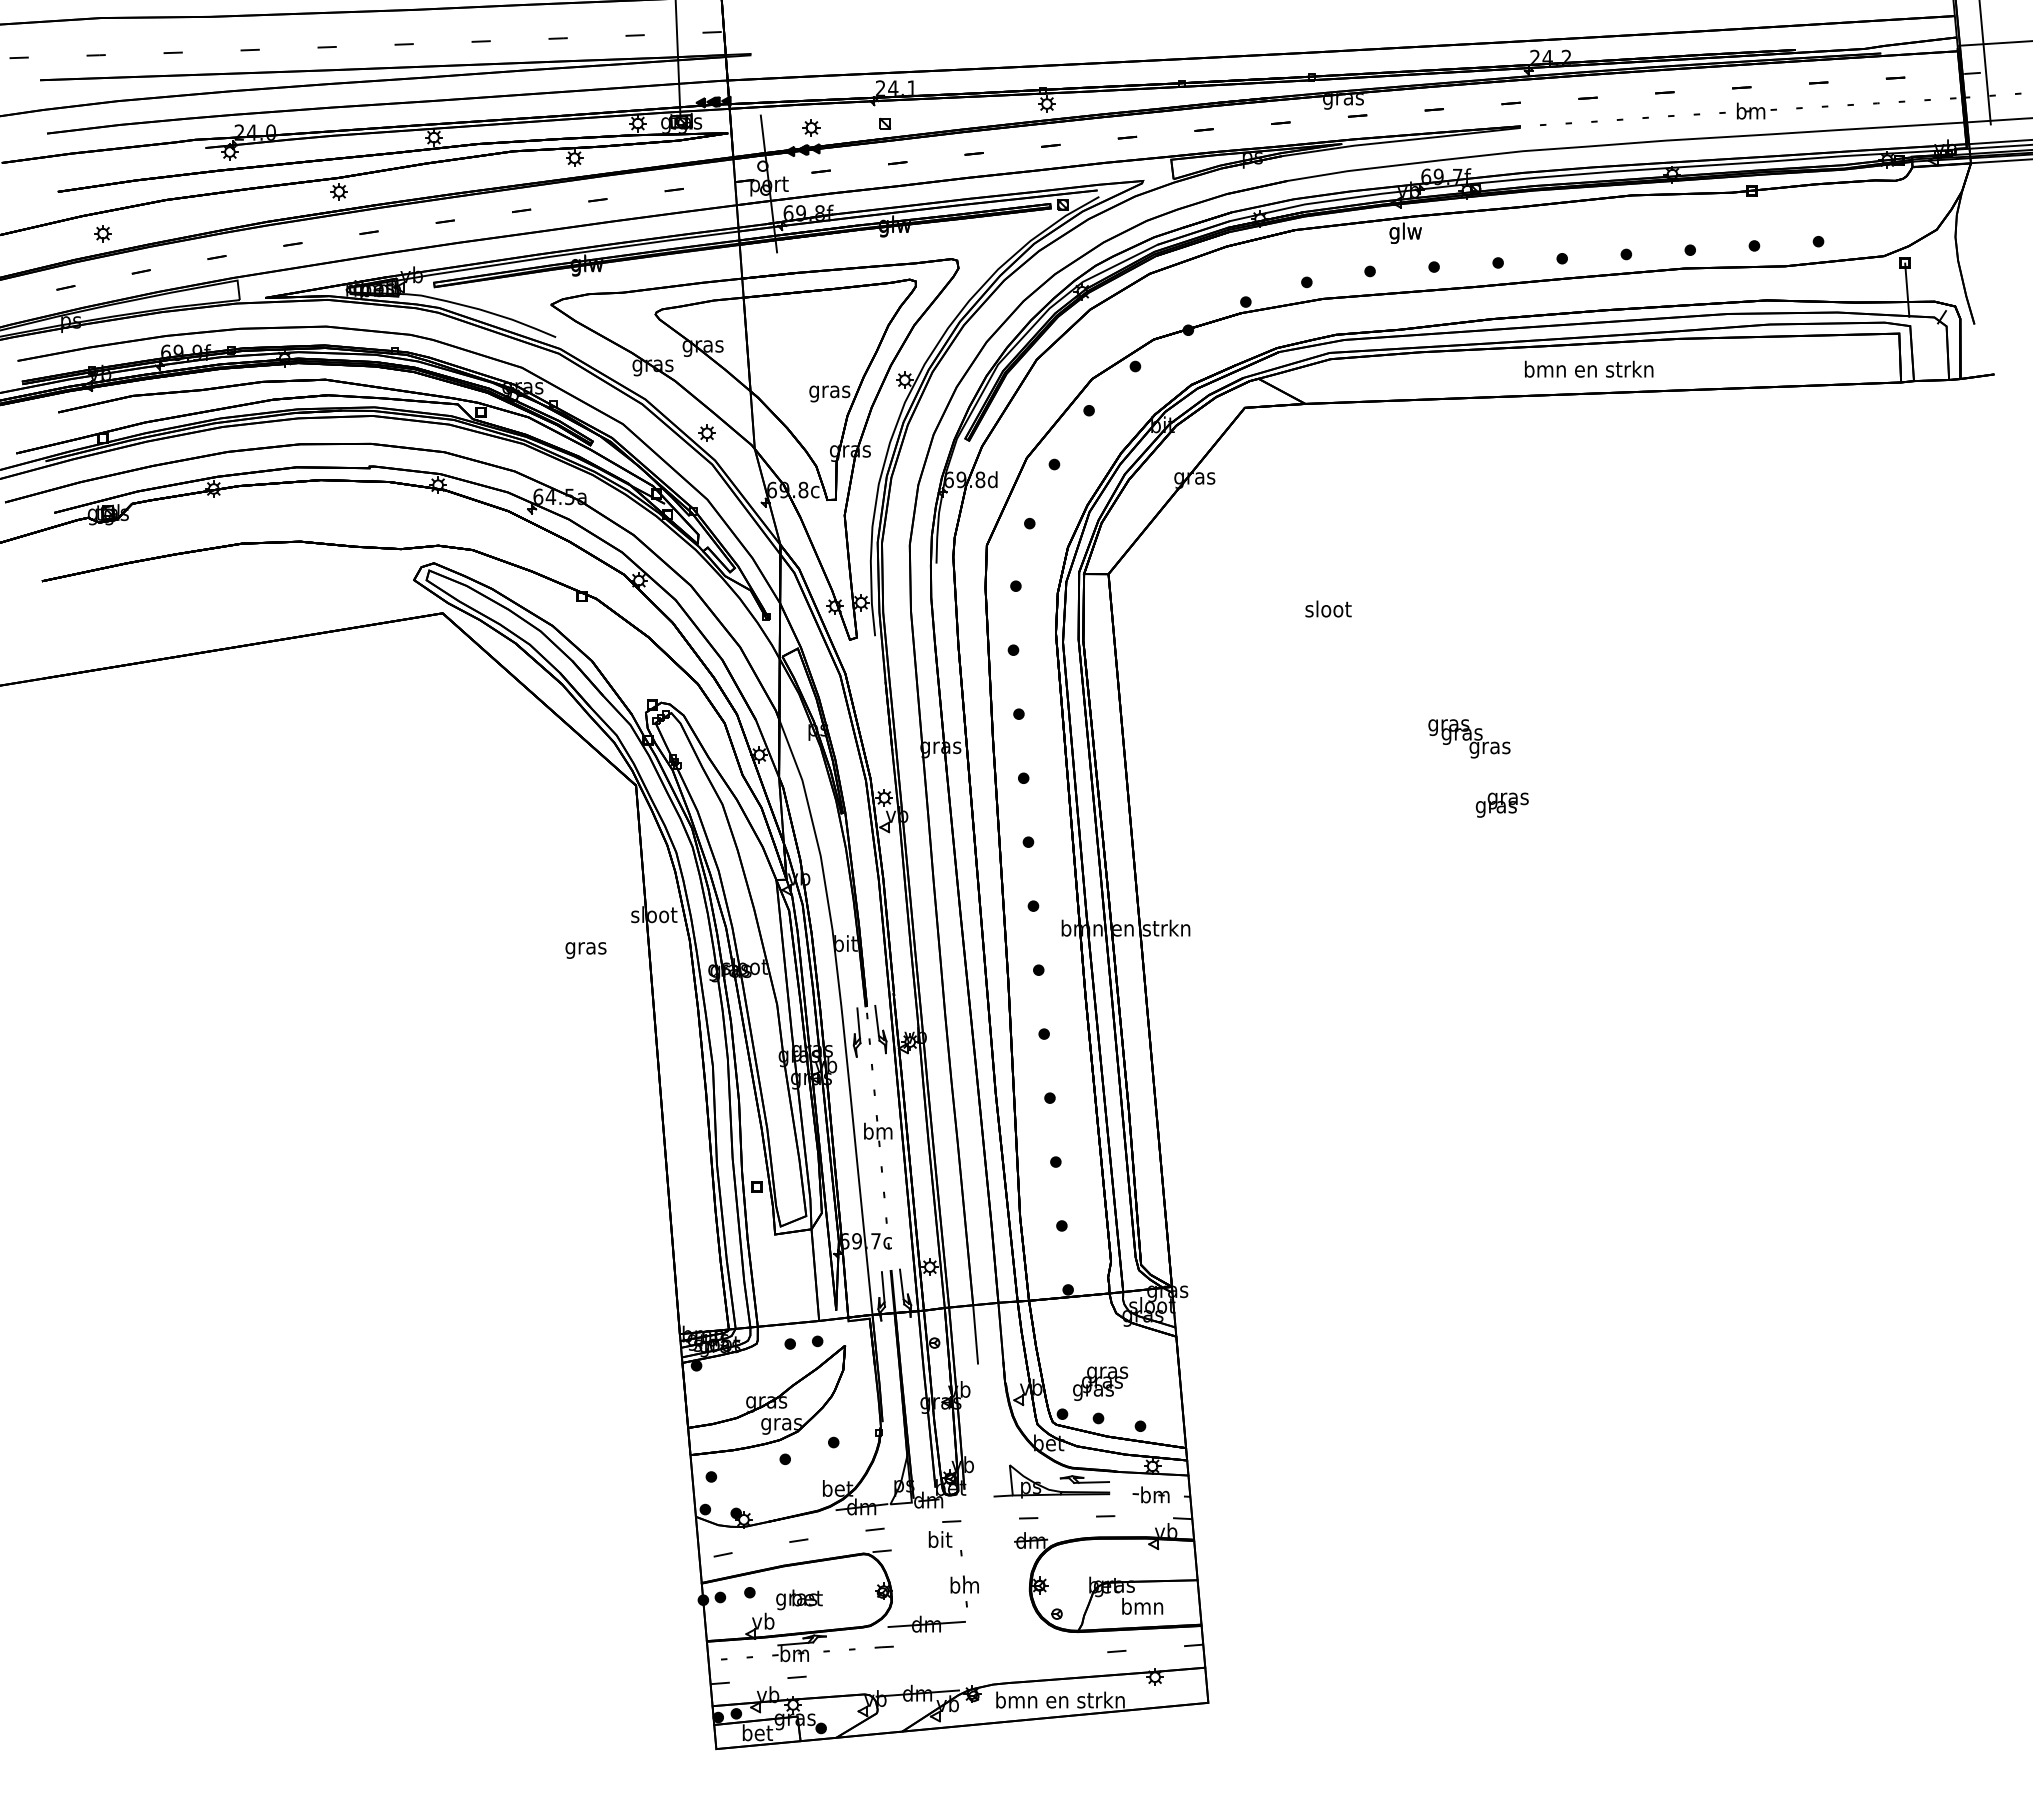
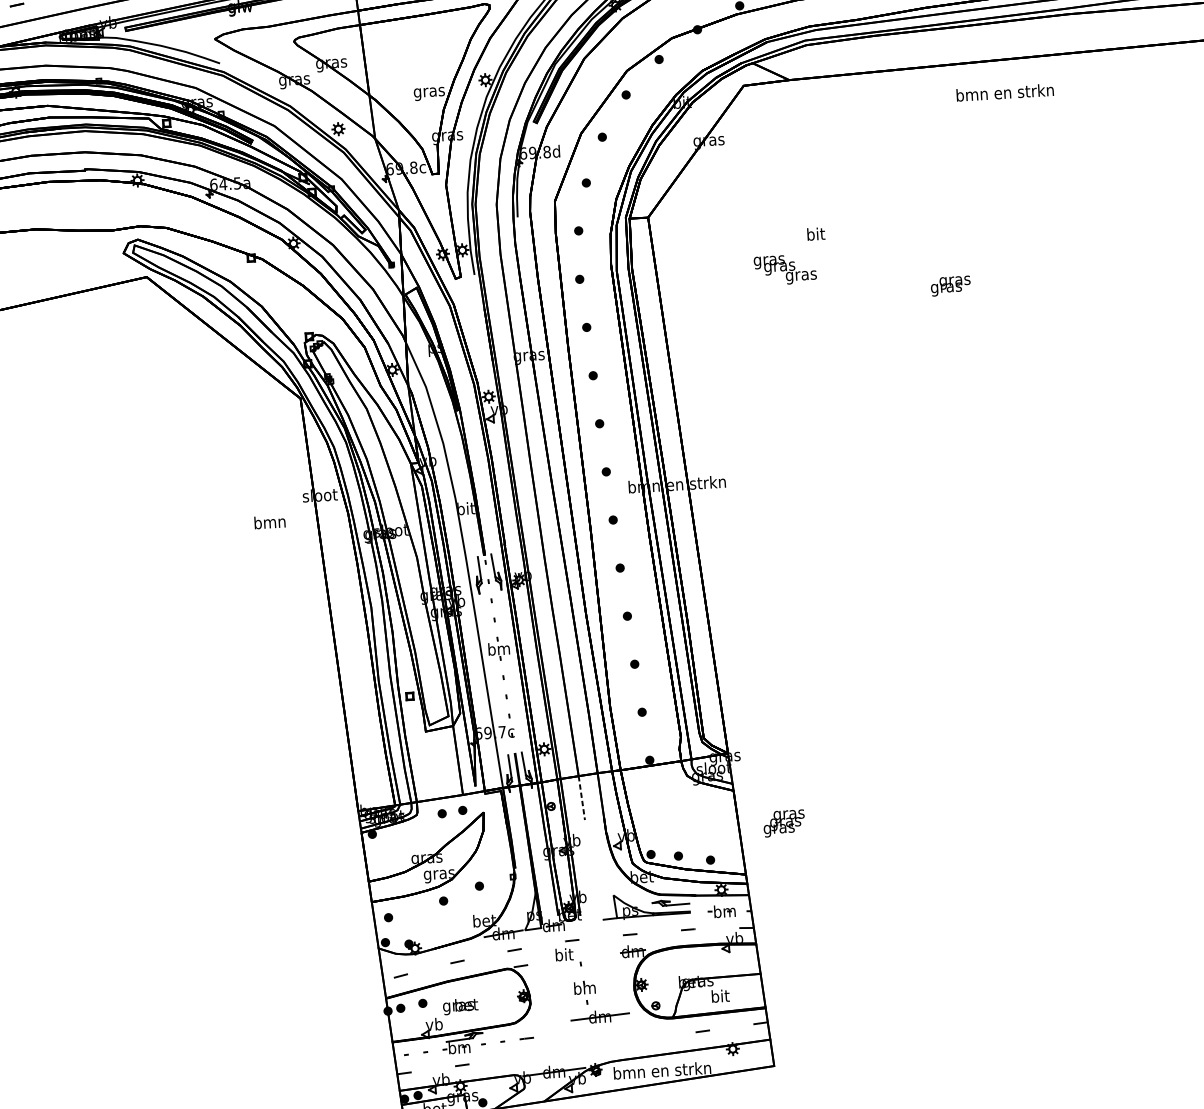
text: (1589, 368) -> (1005, 92), moved
text: (1328, 608) -> (815, 233), sloot -> bit
text: (1469, 738) -> (785, 269), moved
text: (1501, 804) -> (950, 285), moved
text: (585, 947) -> (269, 523), gras -> bmn
line: (975, 1334) -> (581, 798), solid -> dashed
text: (1100, 1383) -> (784, 823), moved
text: (1142, 1606) -> (720, 996), bmn -> bit
part: (926, 1623) -> (600, 1016), moved

